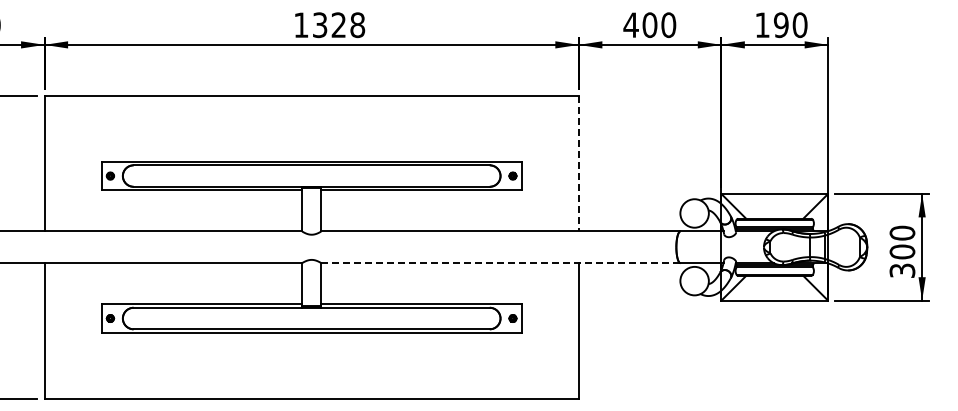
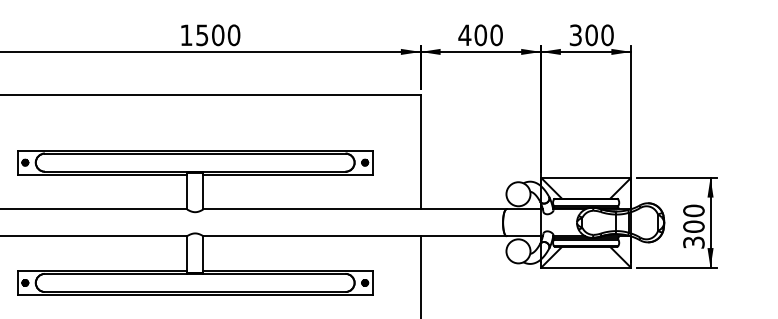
text: (339, 24) -> (218, 34), 1328 -> 1500
text: (771, 25) -> (583, 35), 190 -> 300
line: (578, 163) -> (420, 152), dashed -> solid
line: (500, 263) -> (354, 236), dashed -> solid

